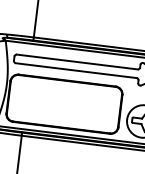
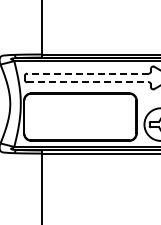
line: (77, 61) -> (88, 73), solid -> dashed
line: (76, 70) -> (88, 82), solid -> dashed

